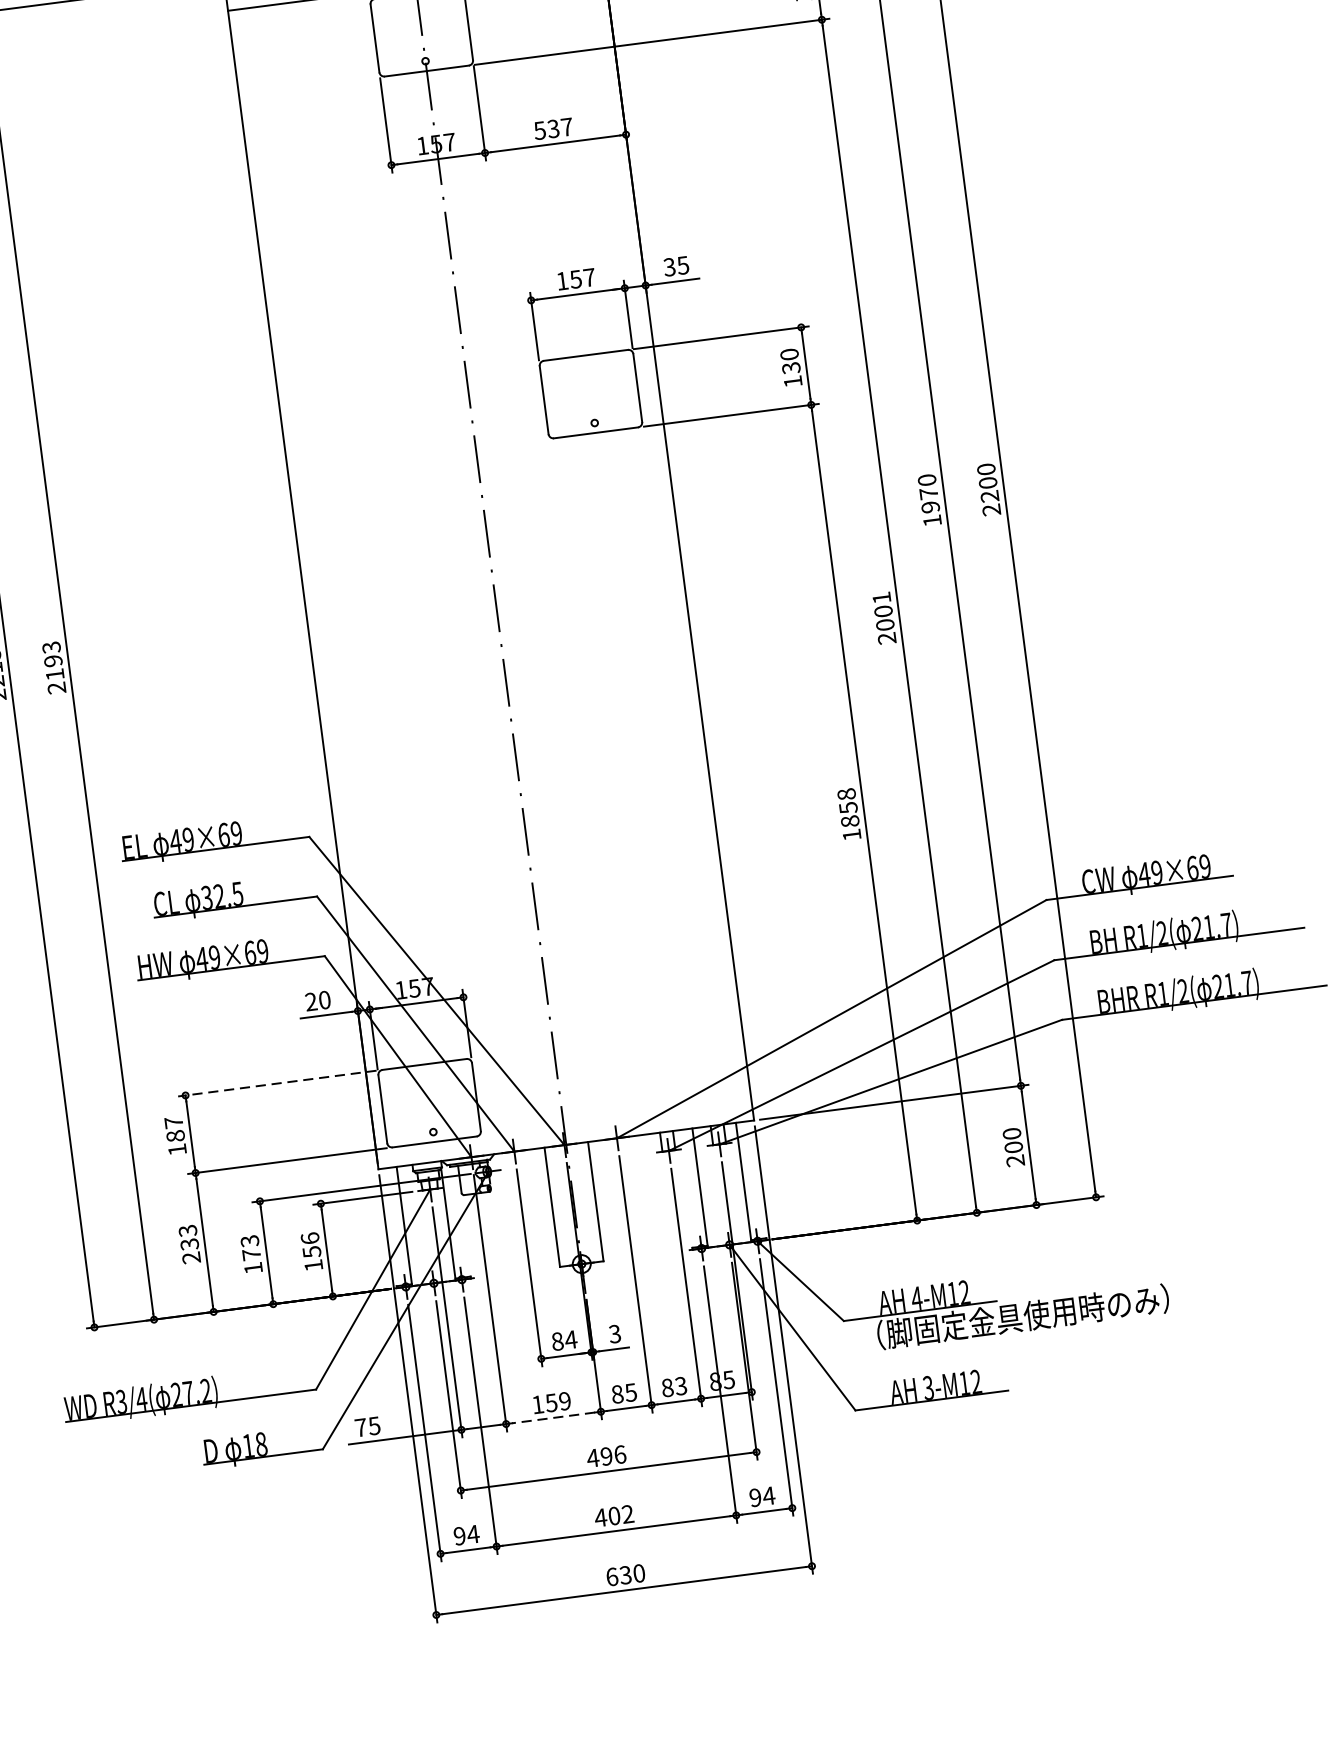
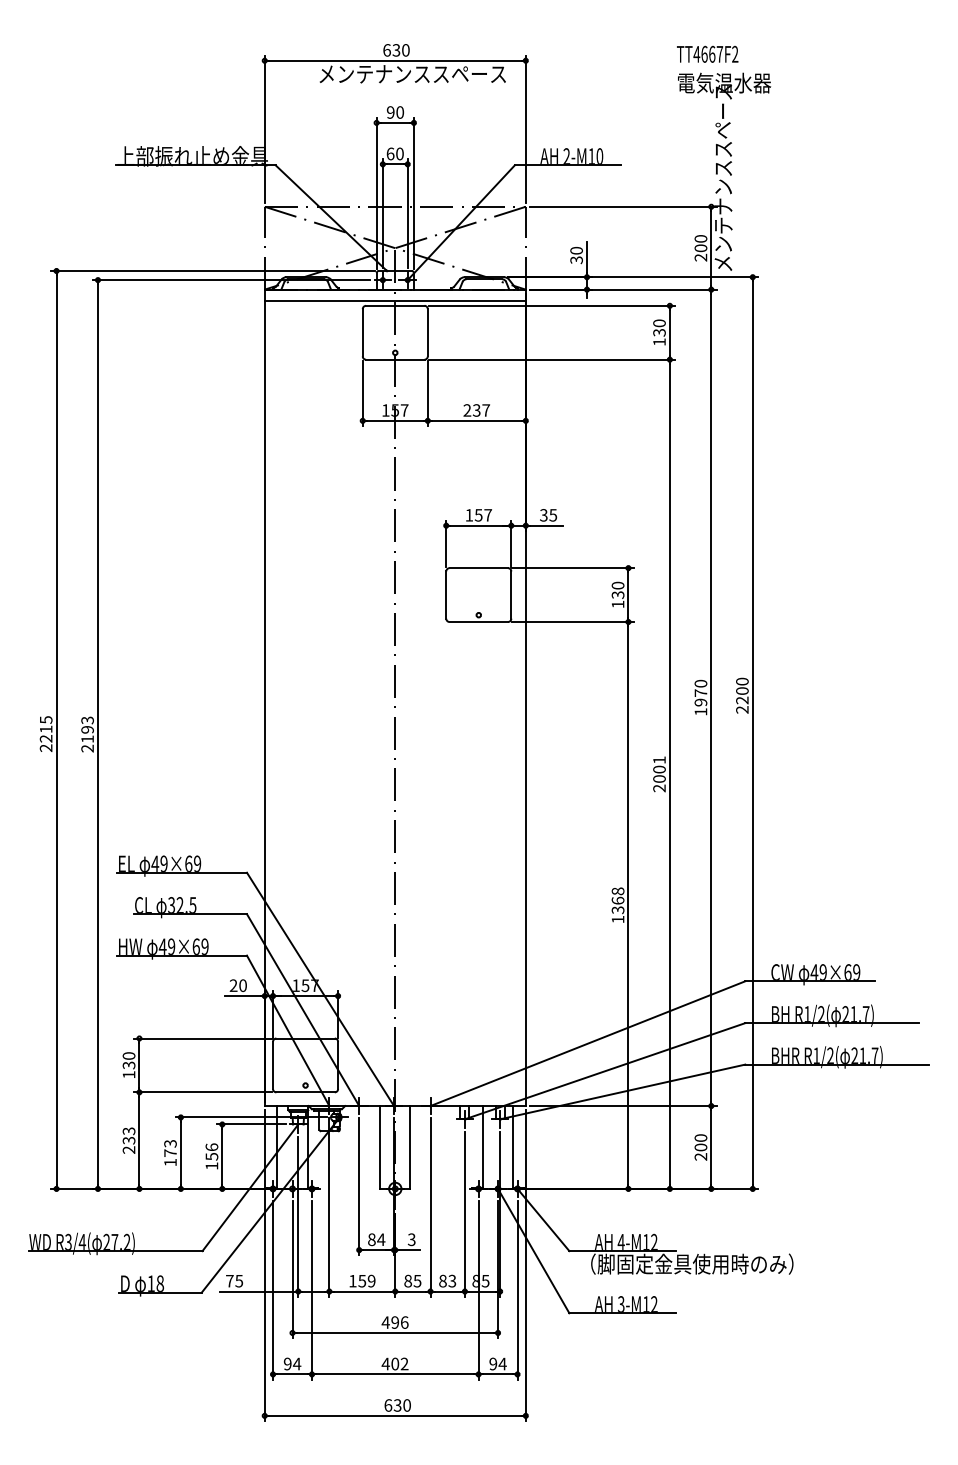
text: (540, 130) -> (467, 410), 537 -> 237
text: (848, 814) -> (617, 905), 1858 -> 1368
line: (277, 1083) -> (203, 1038), dashed -> solid
text: (173, 1129) -> (128, 1060), 187 -> 130
line: (553, 1417) -> (362, 1291), dashed -> solid

